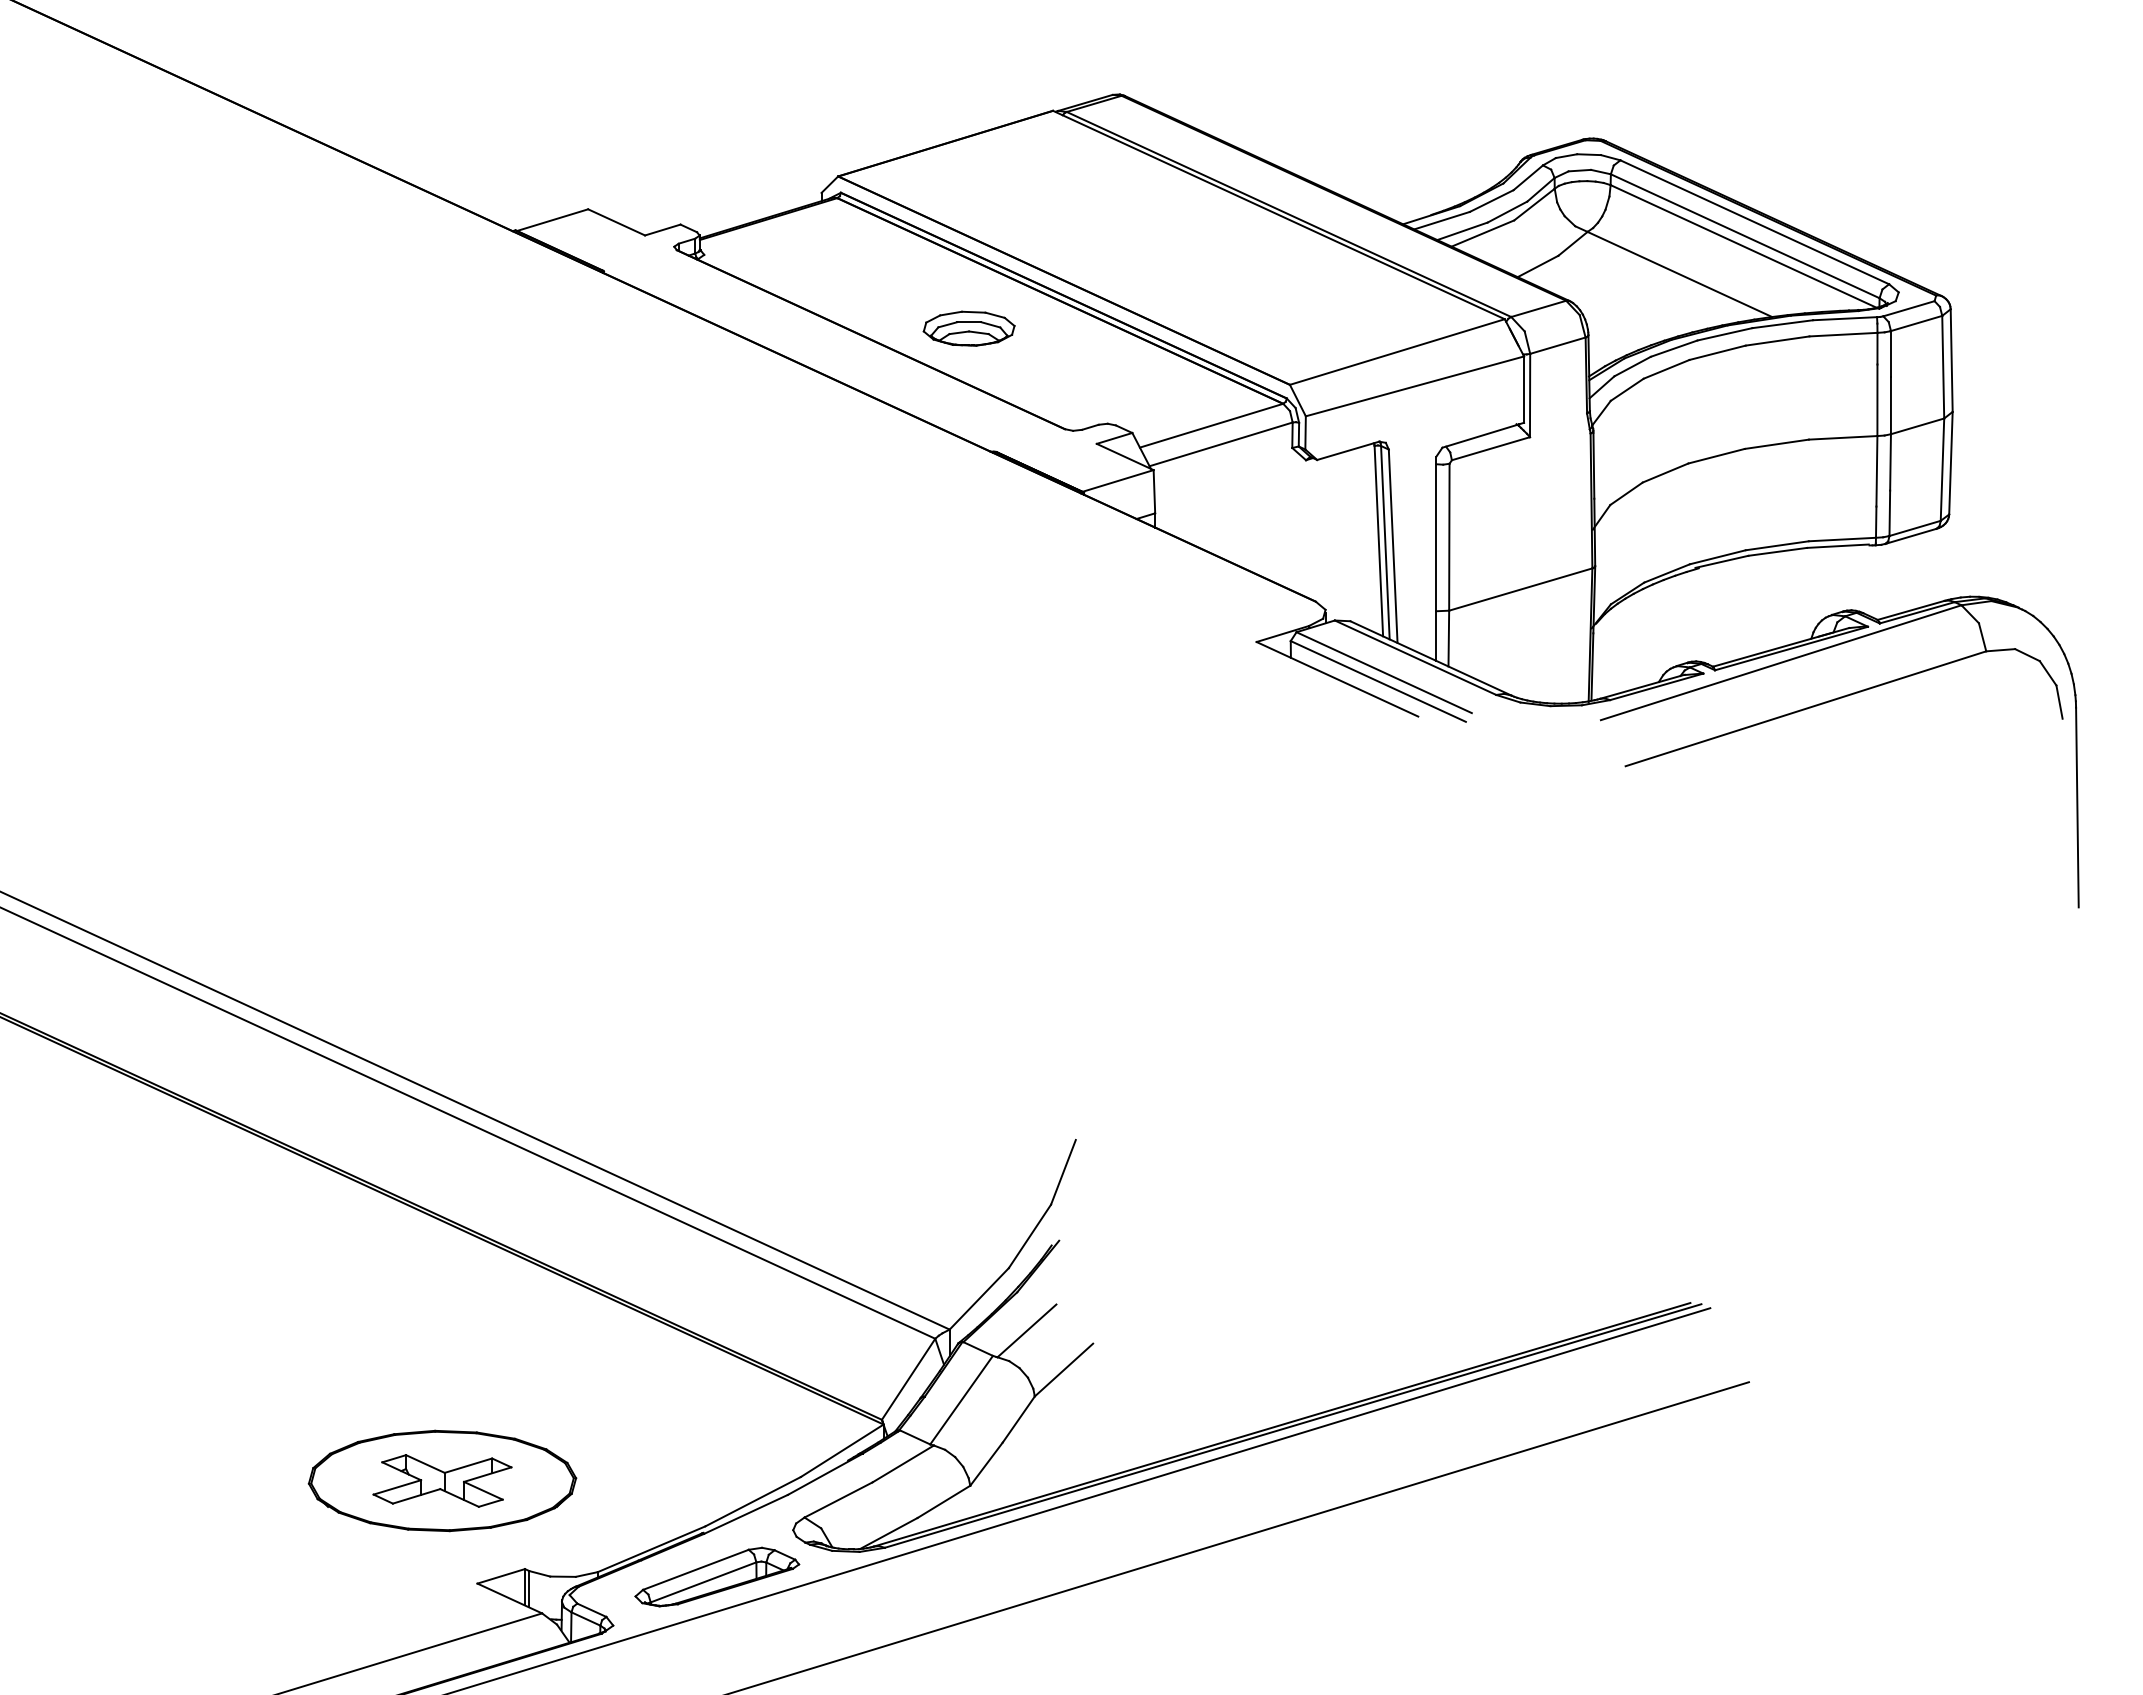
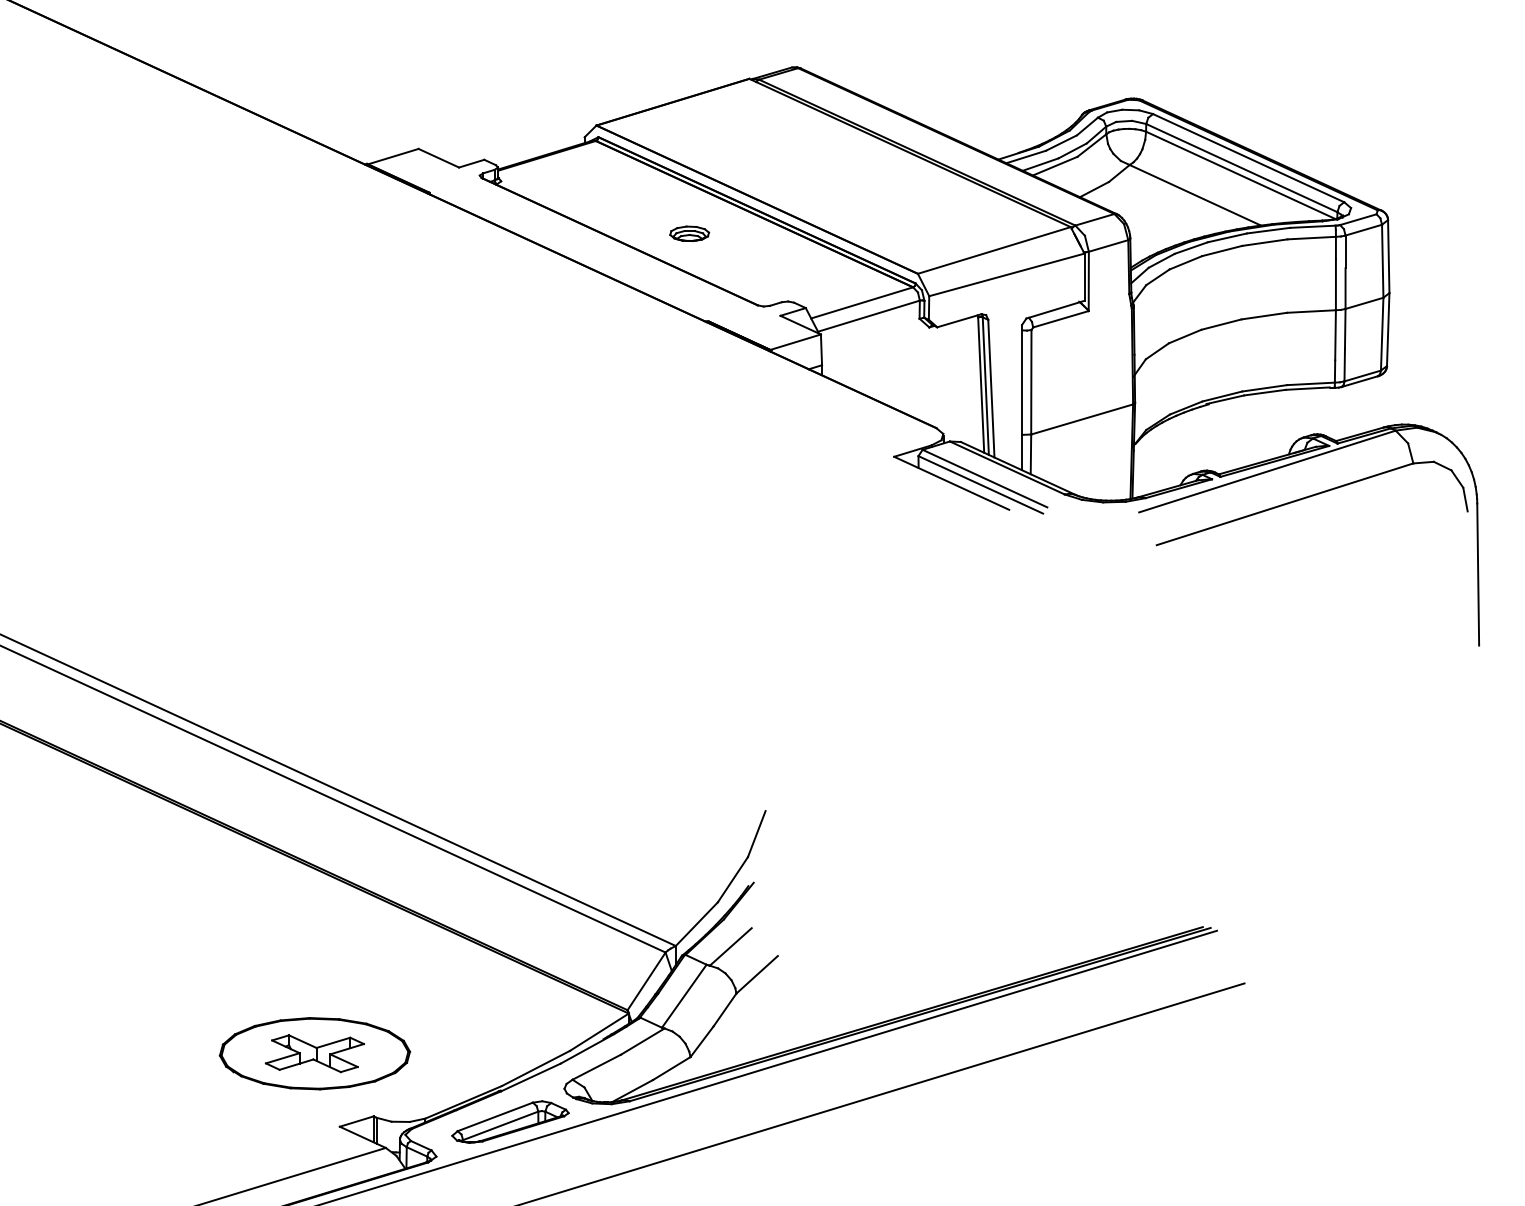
part: (968, 328) -> (689, 233), size x0.6

